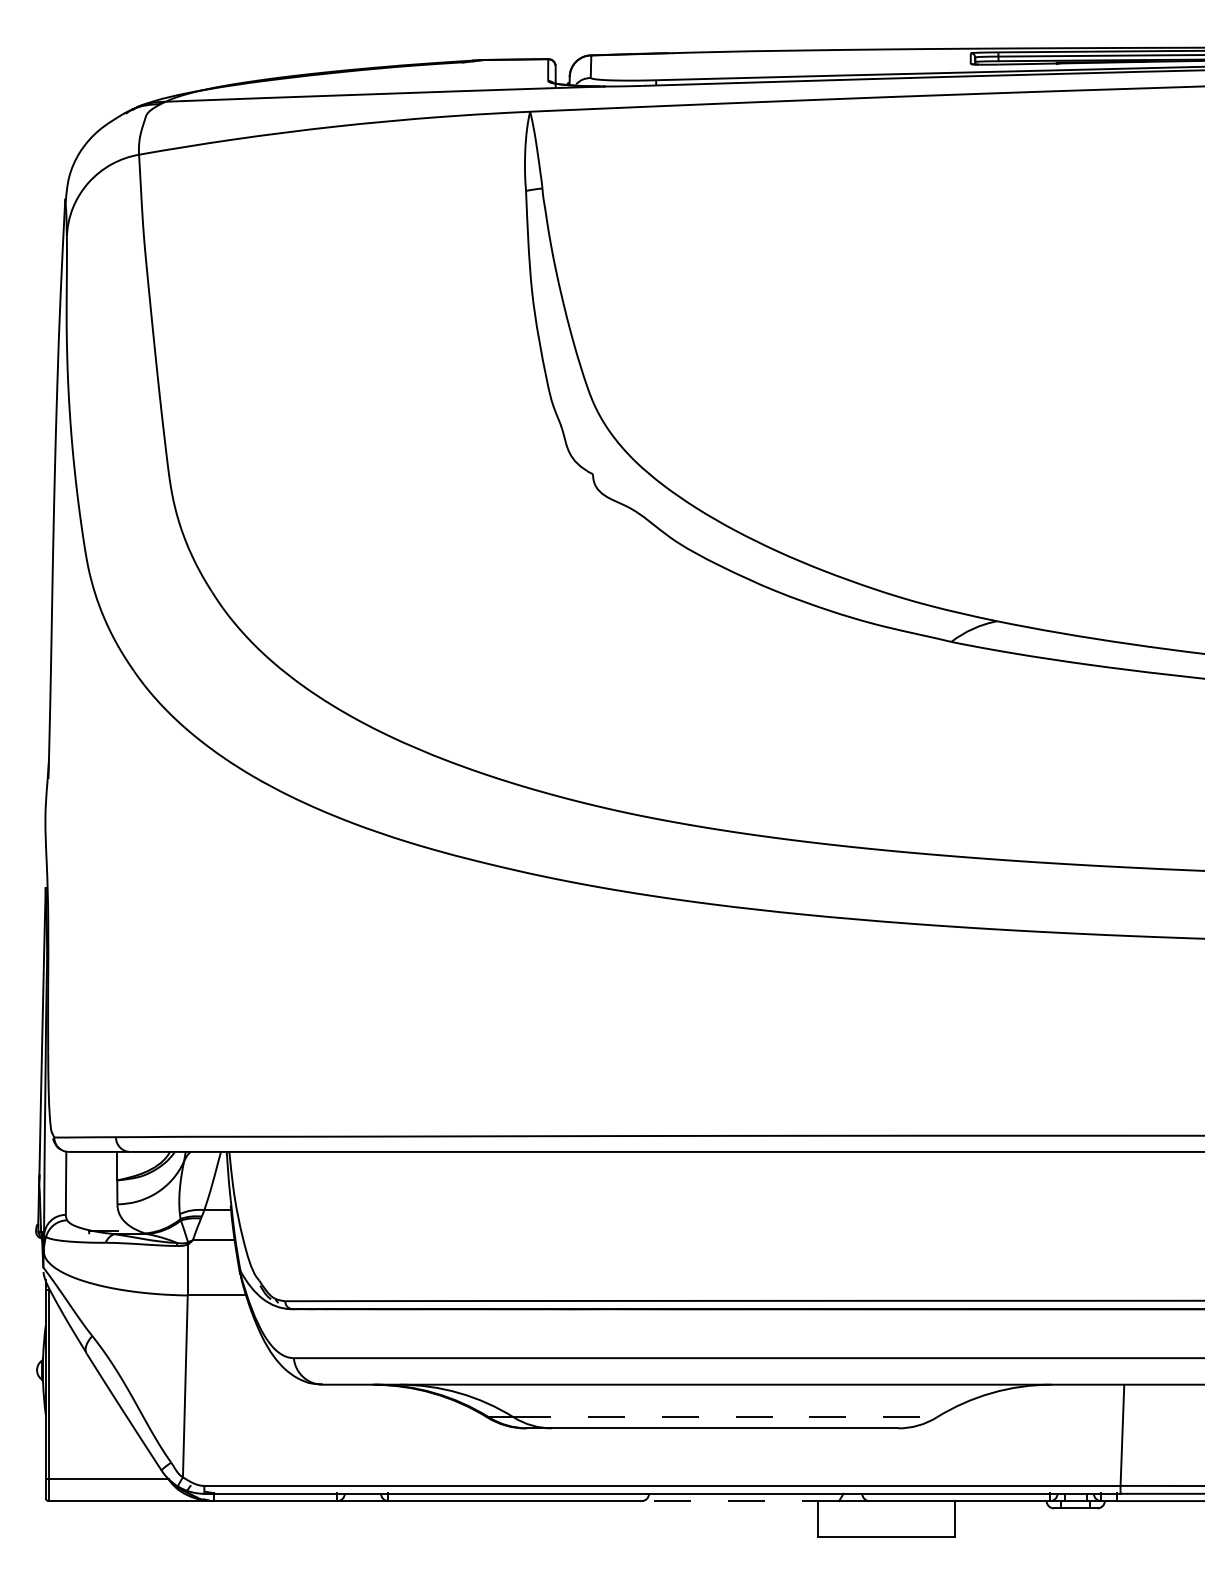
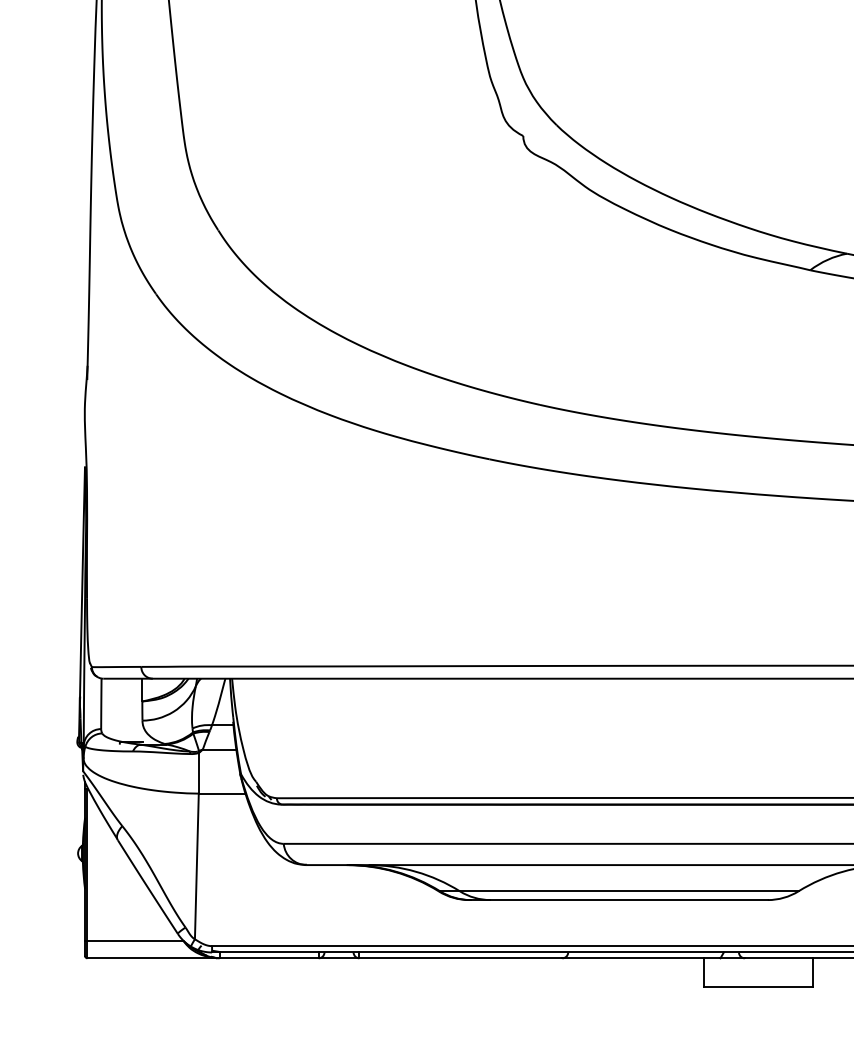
line: (725, 1417) -> (629, 891), dashed -> solid
line: (740, 1501) -> (641, 958), dashed -> solid

